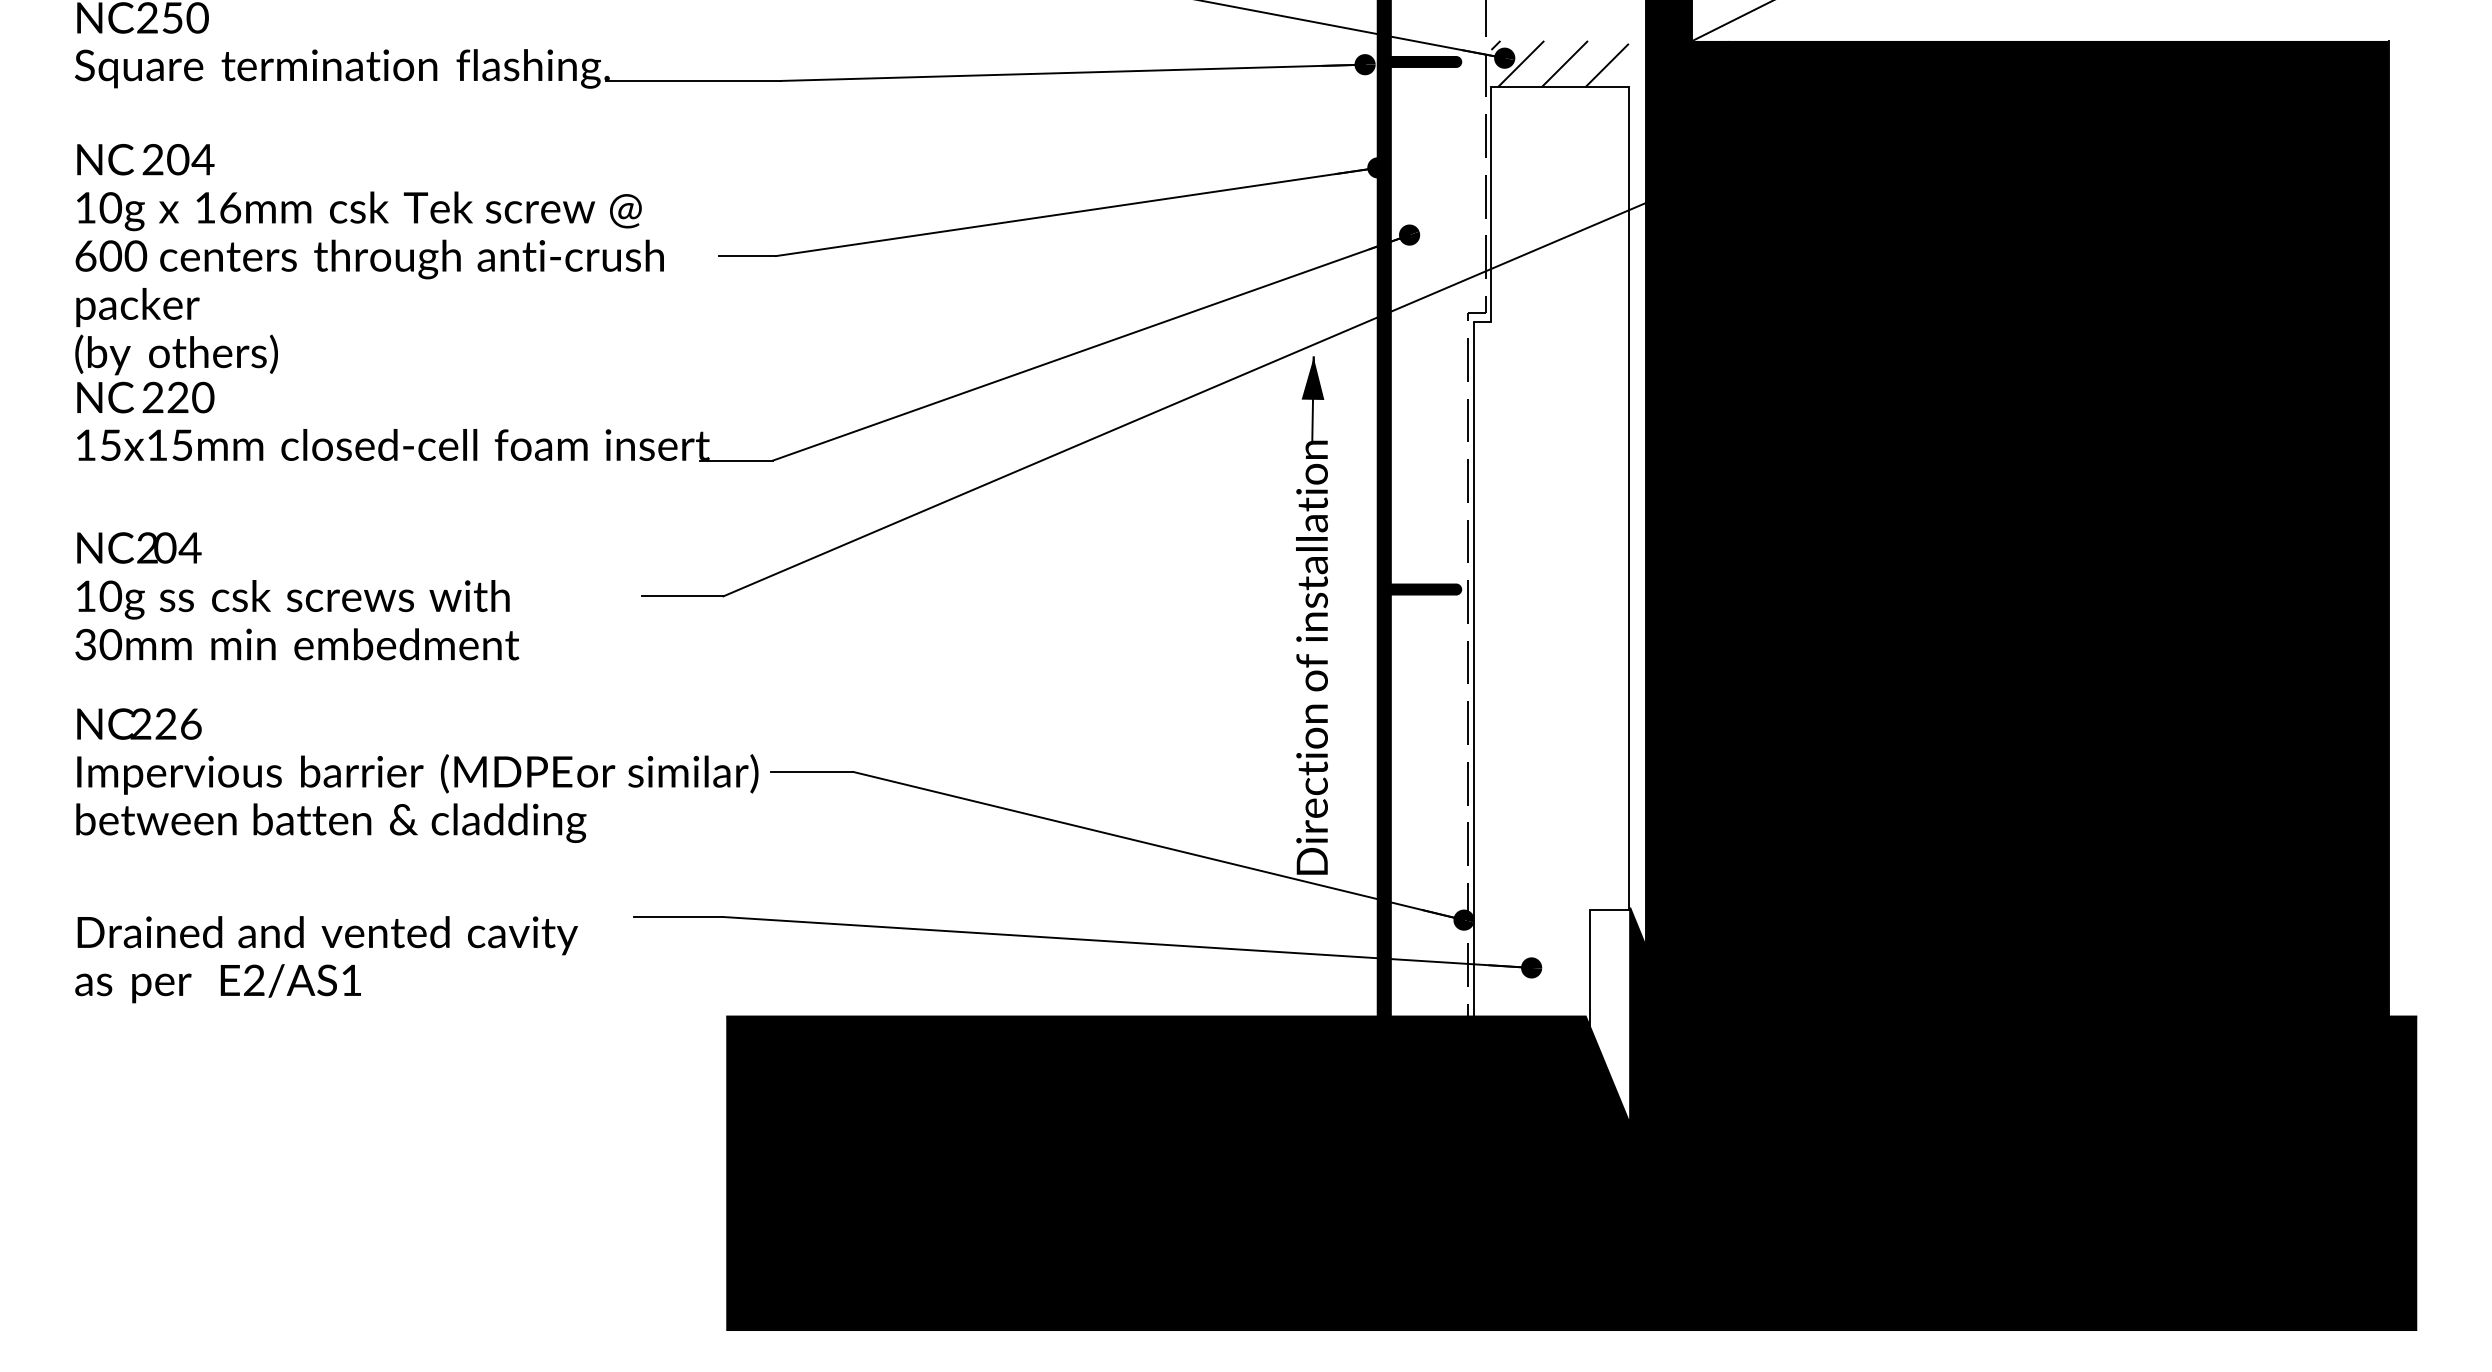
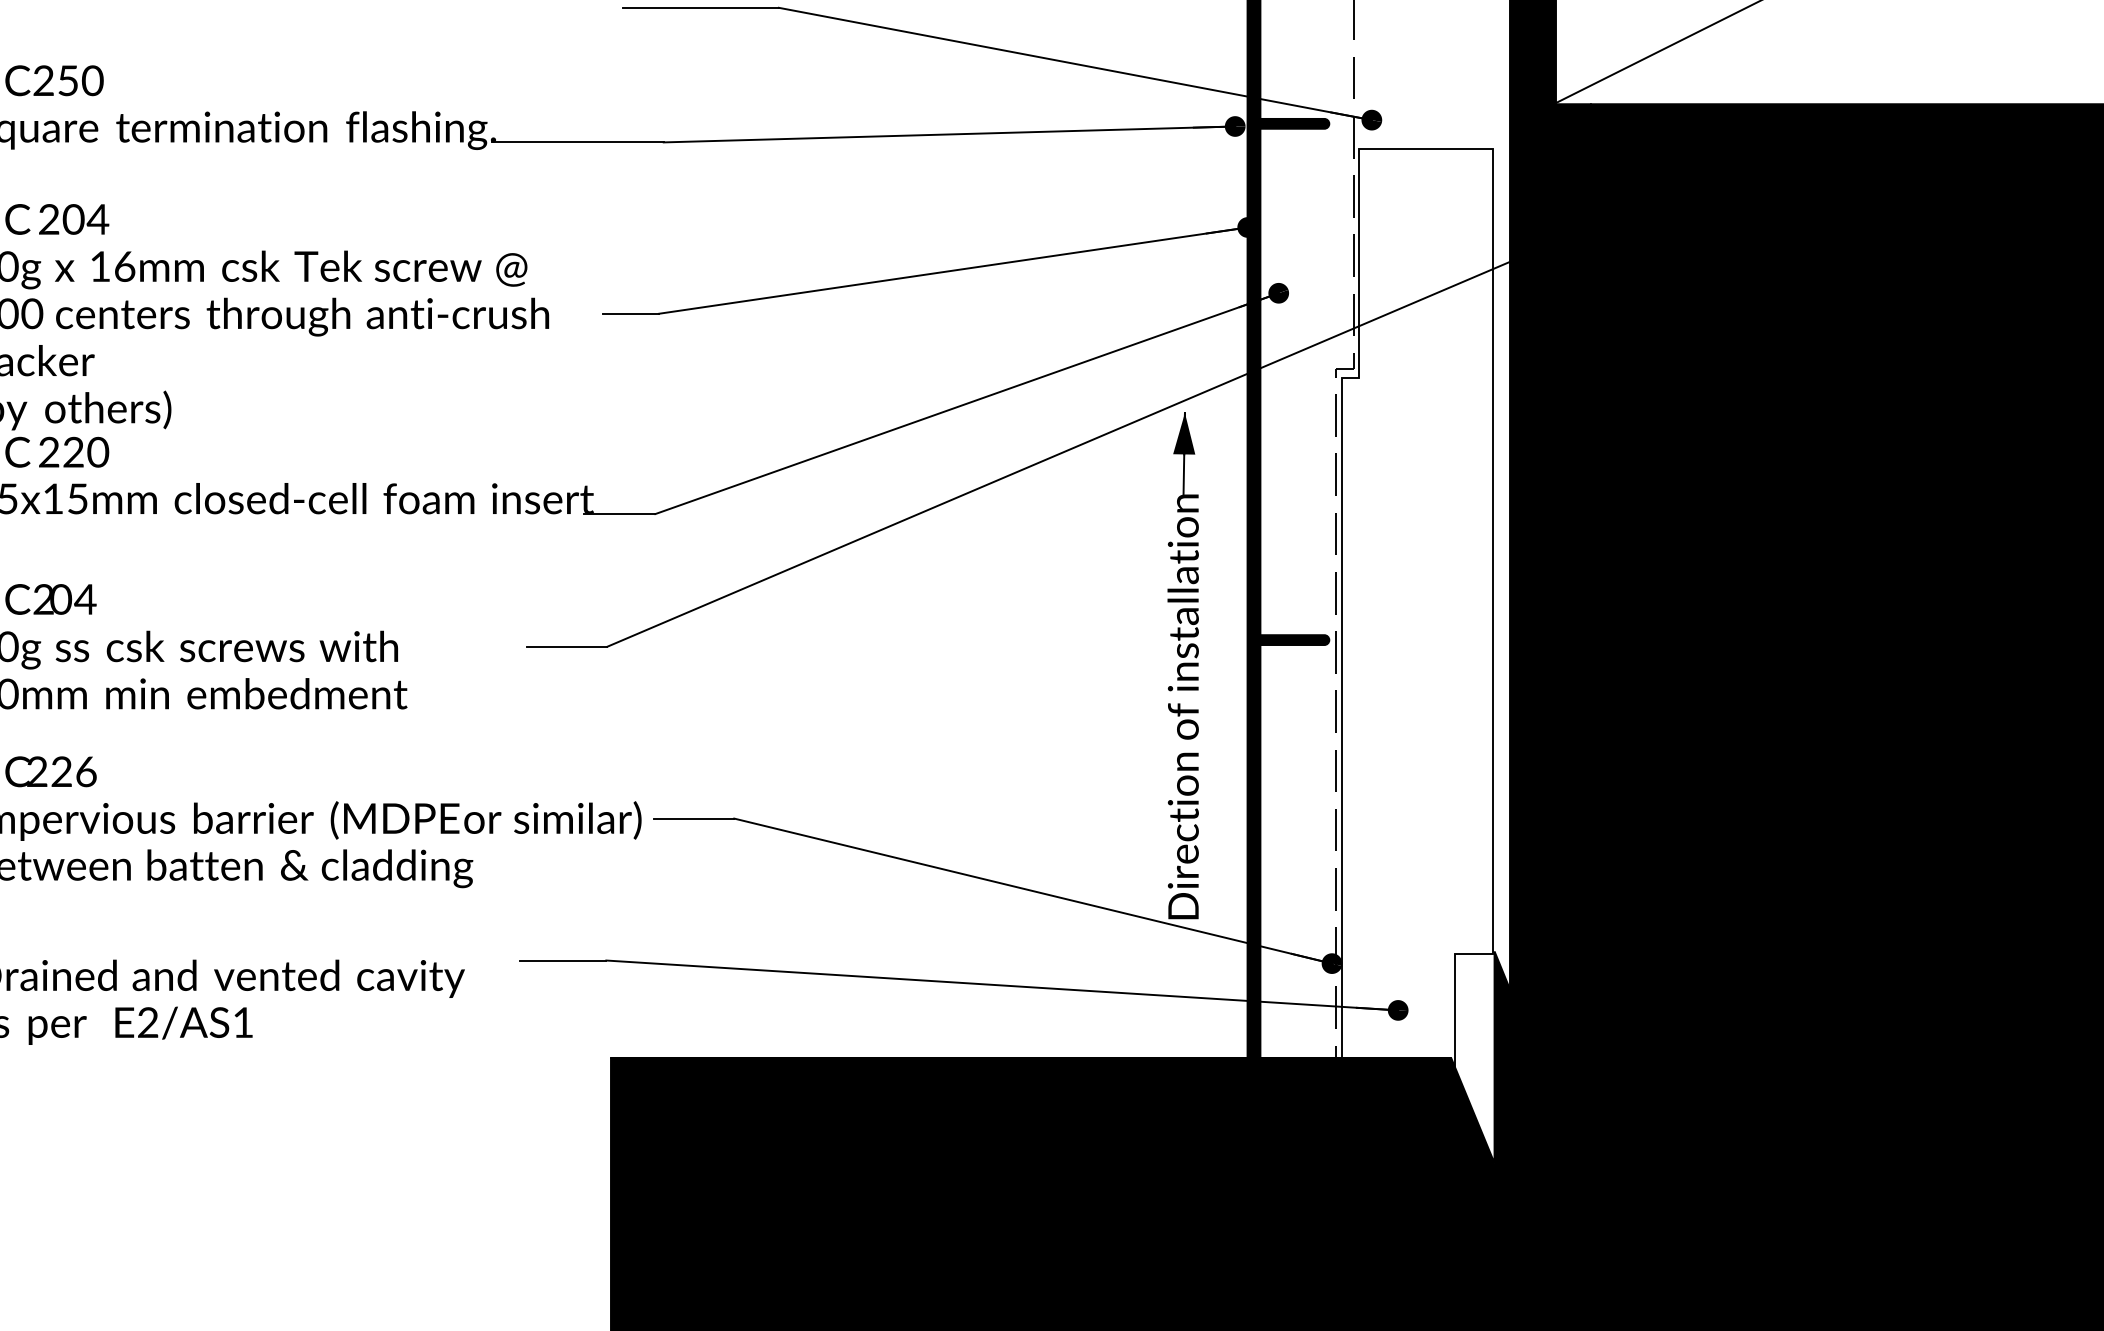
hatch: (1559, 63) -> (1425, 125), removed

